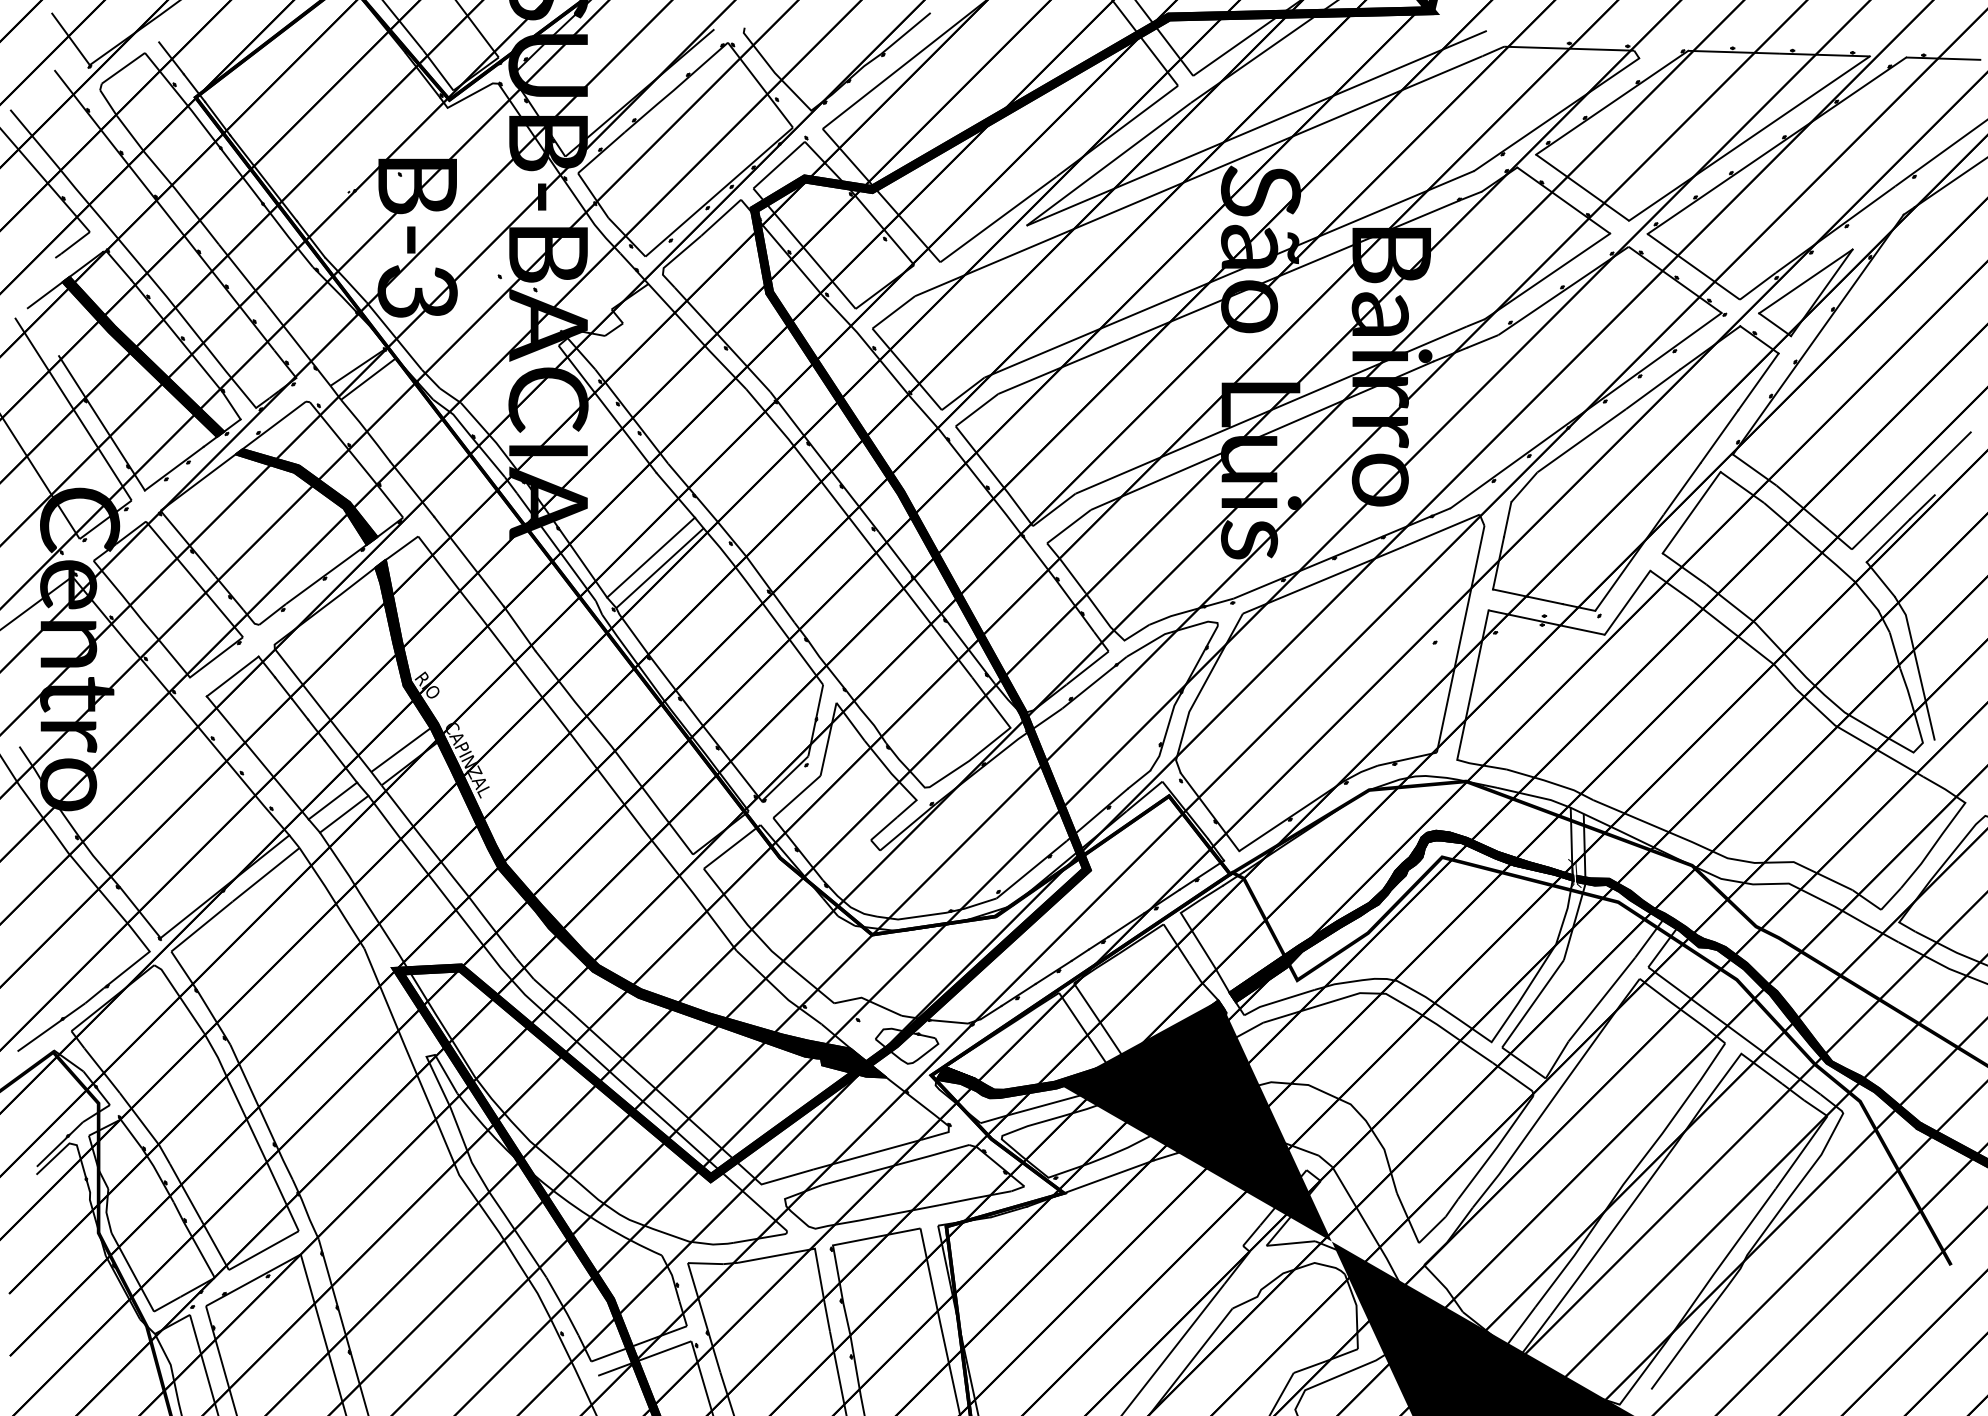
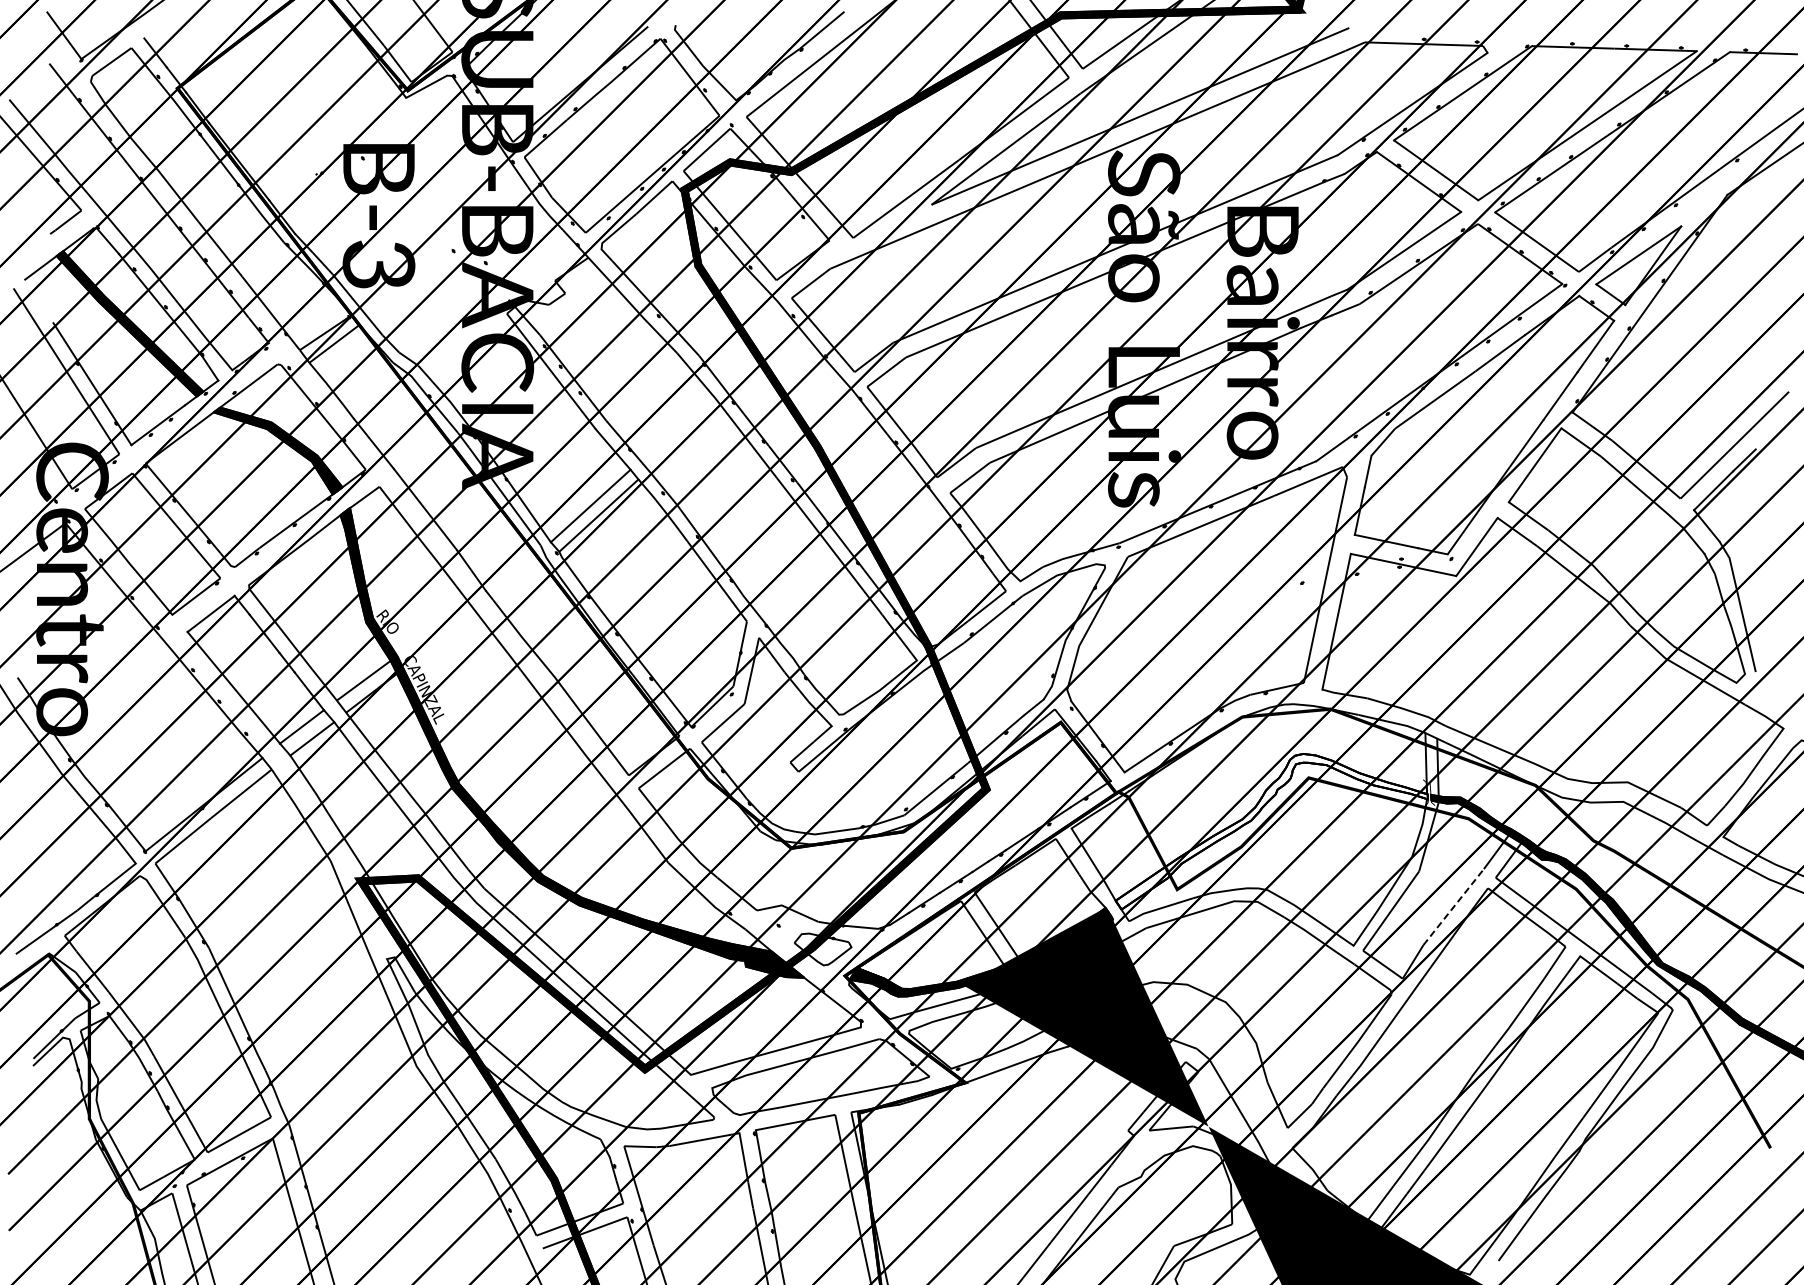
fill: (1401, 916) -> (1271, 831), removed
line: (1601, 1000) -> (1453, 907), solid -> dashed

